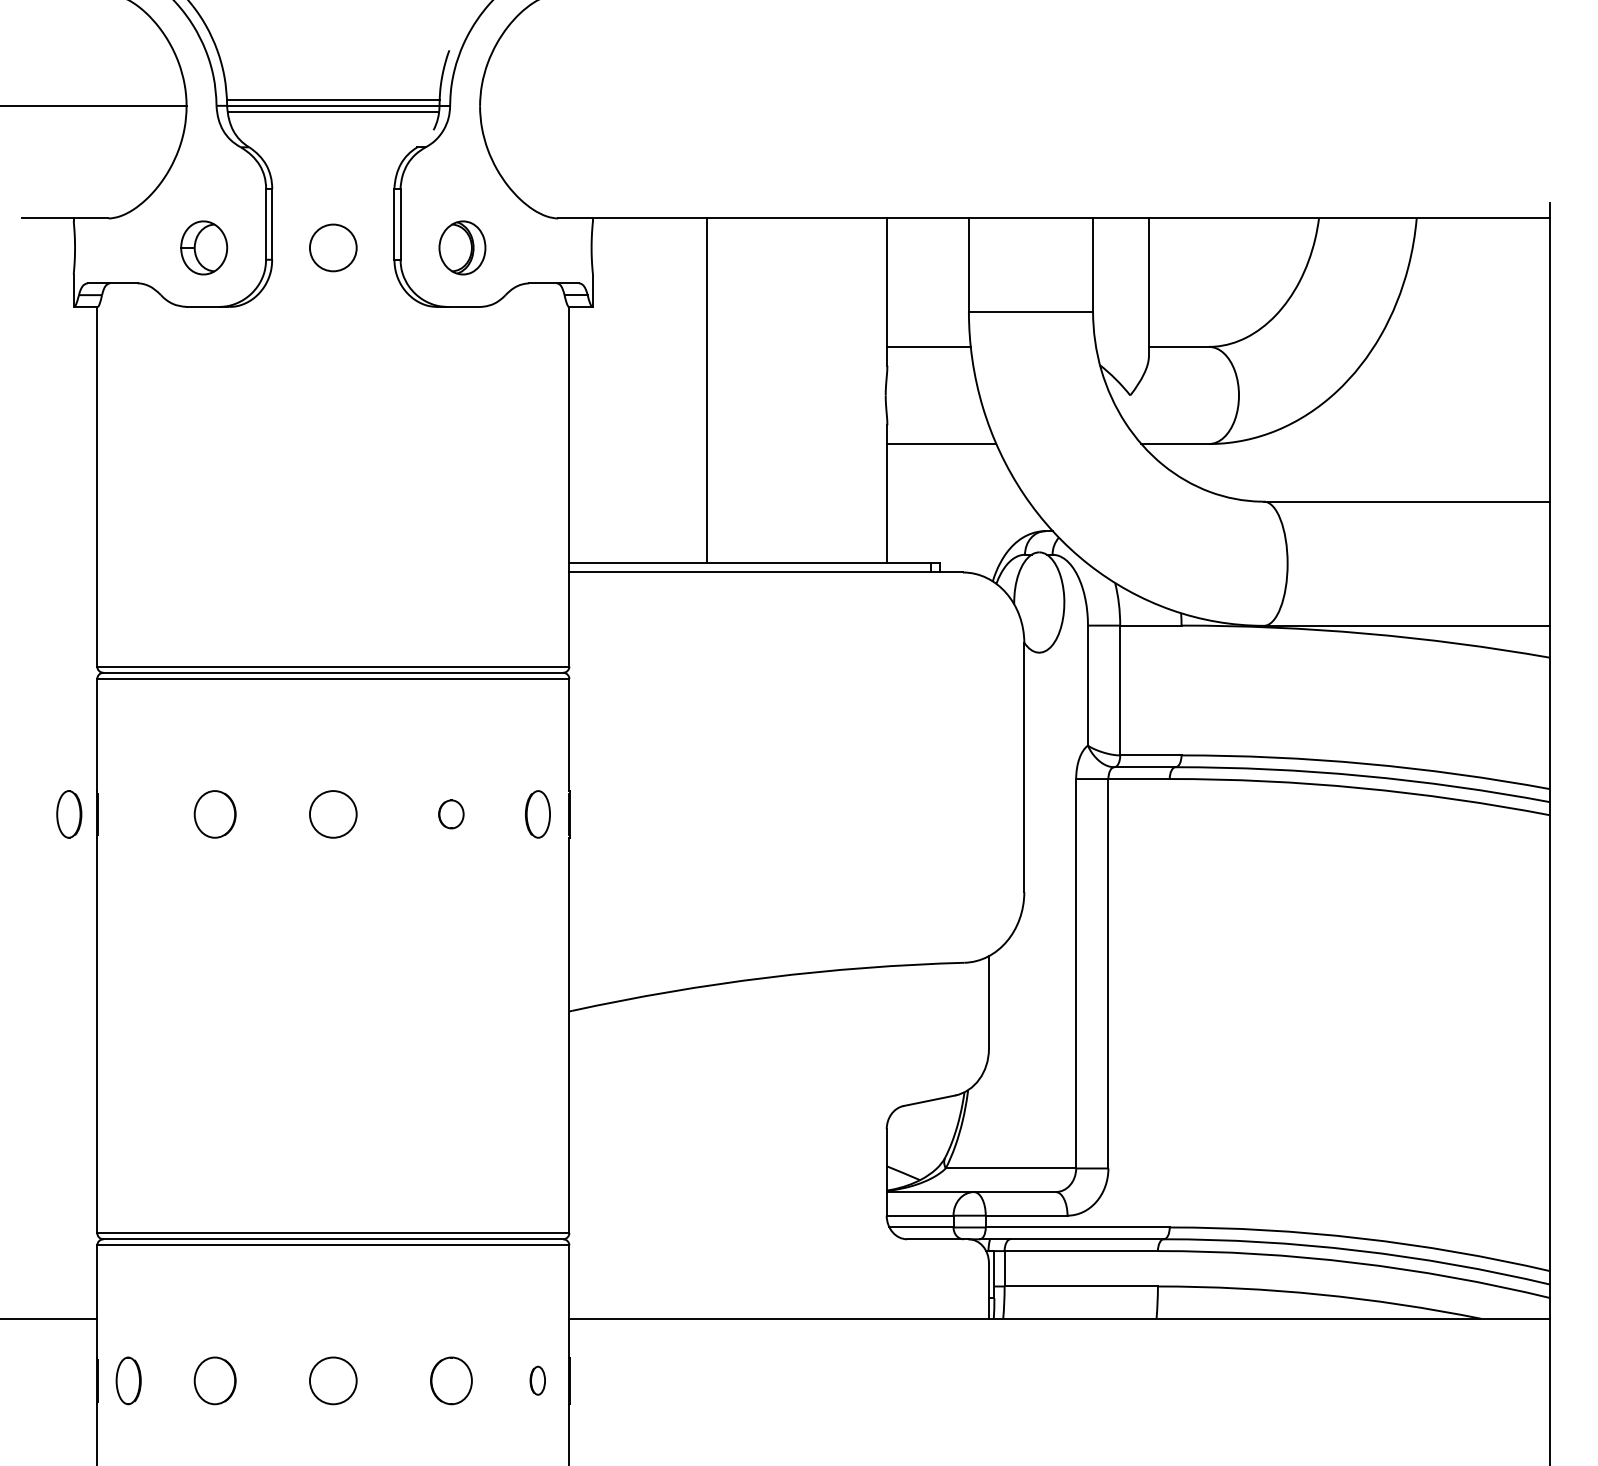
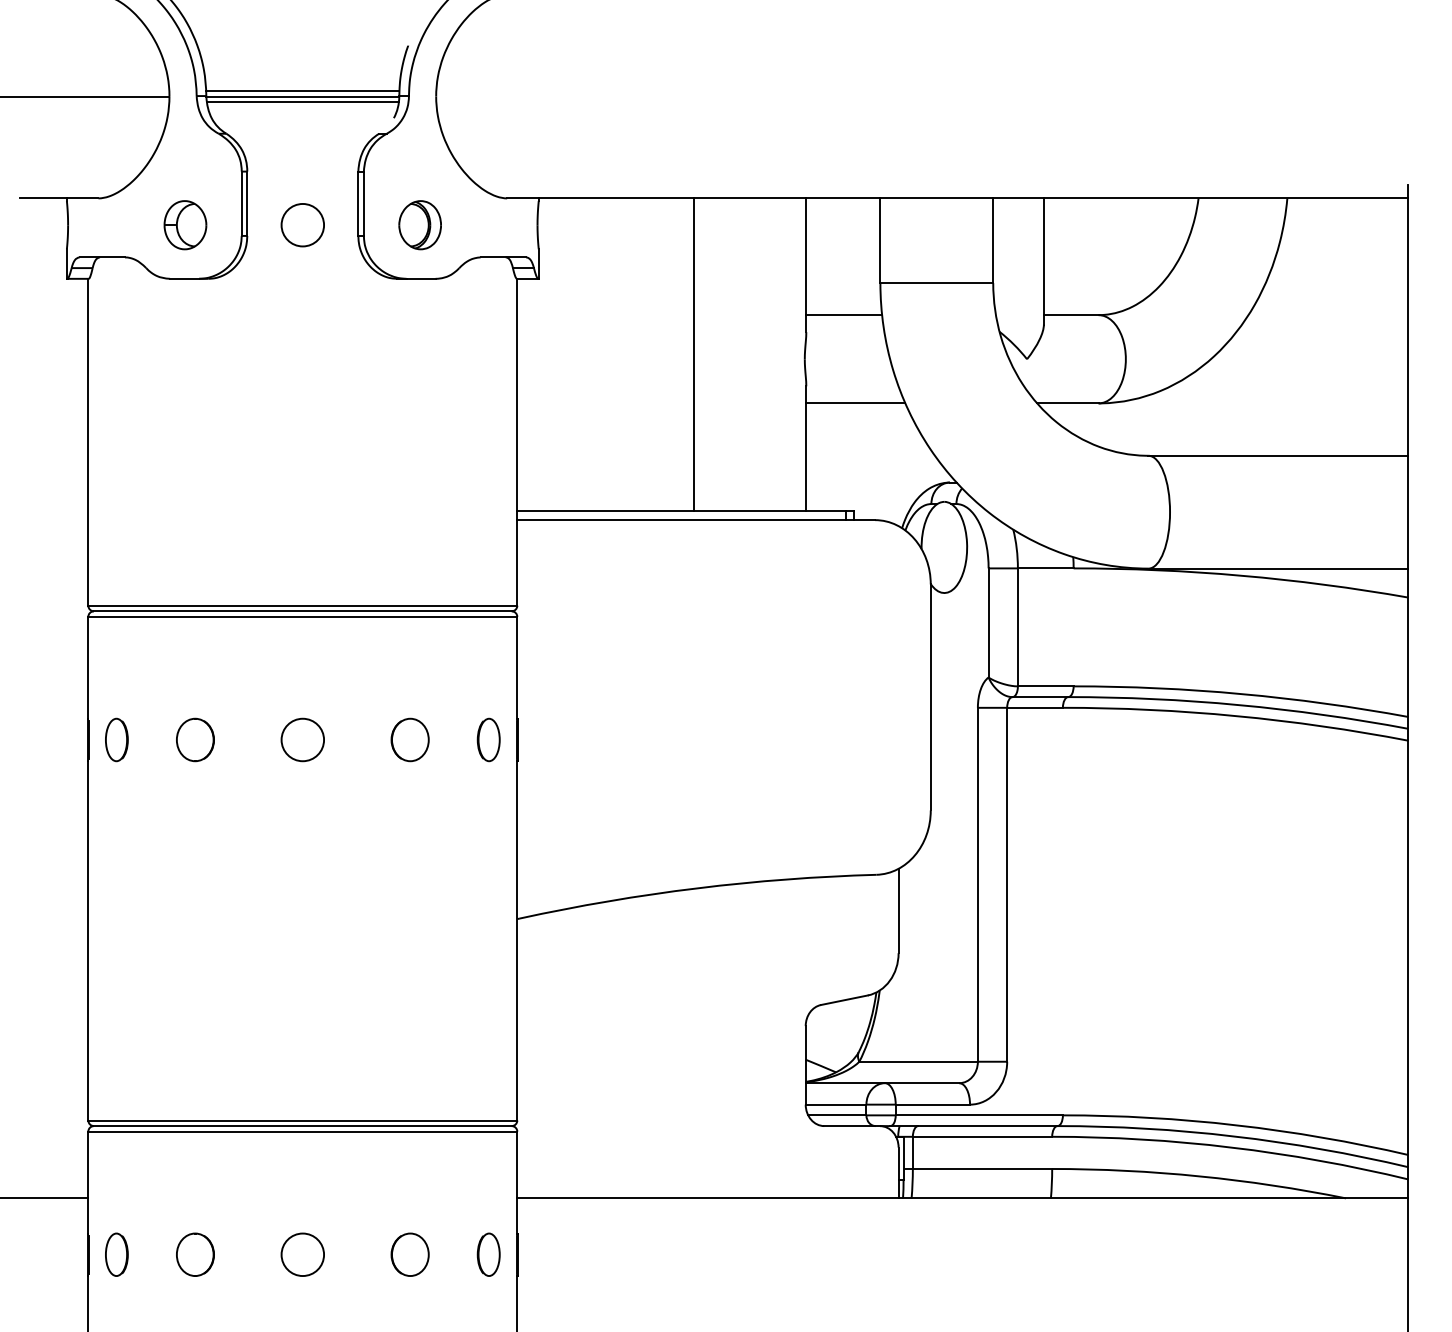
line: (707, 390) -> (693, 354), moved
part: (68, 813) -> (116, 739), moved
part: (450, 813) -> (409, 739), size x1.67
part: (537, 1380) -> (488, 1254), size x1.67

